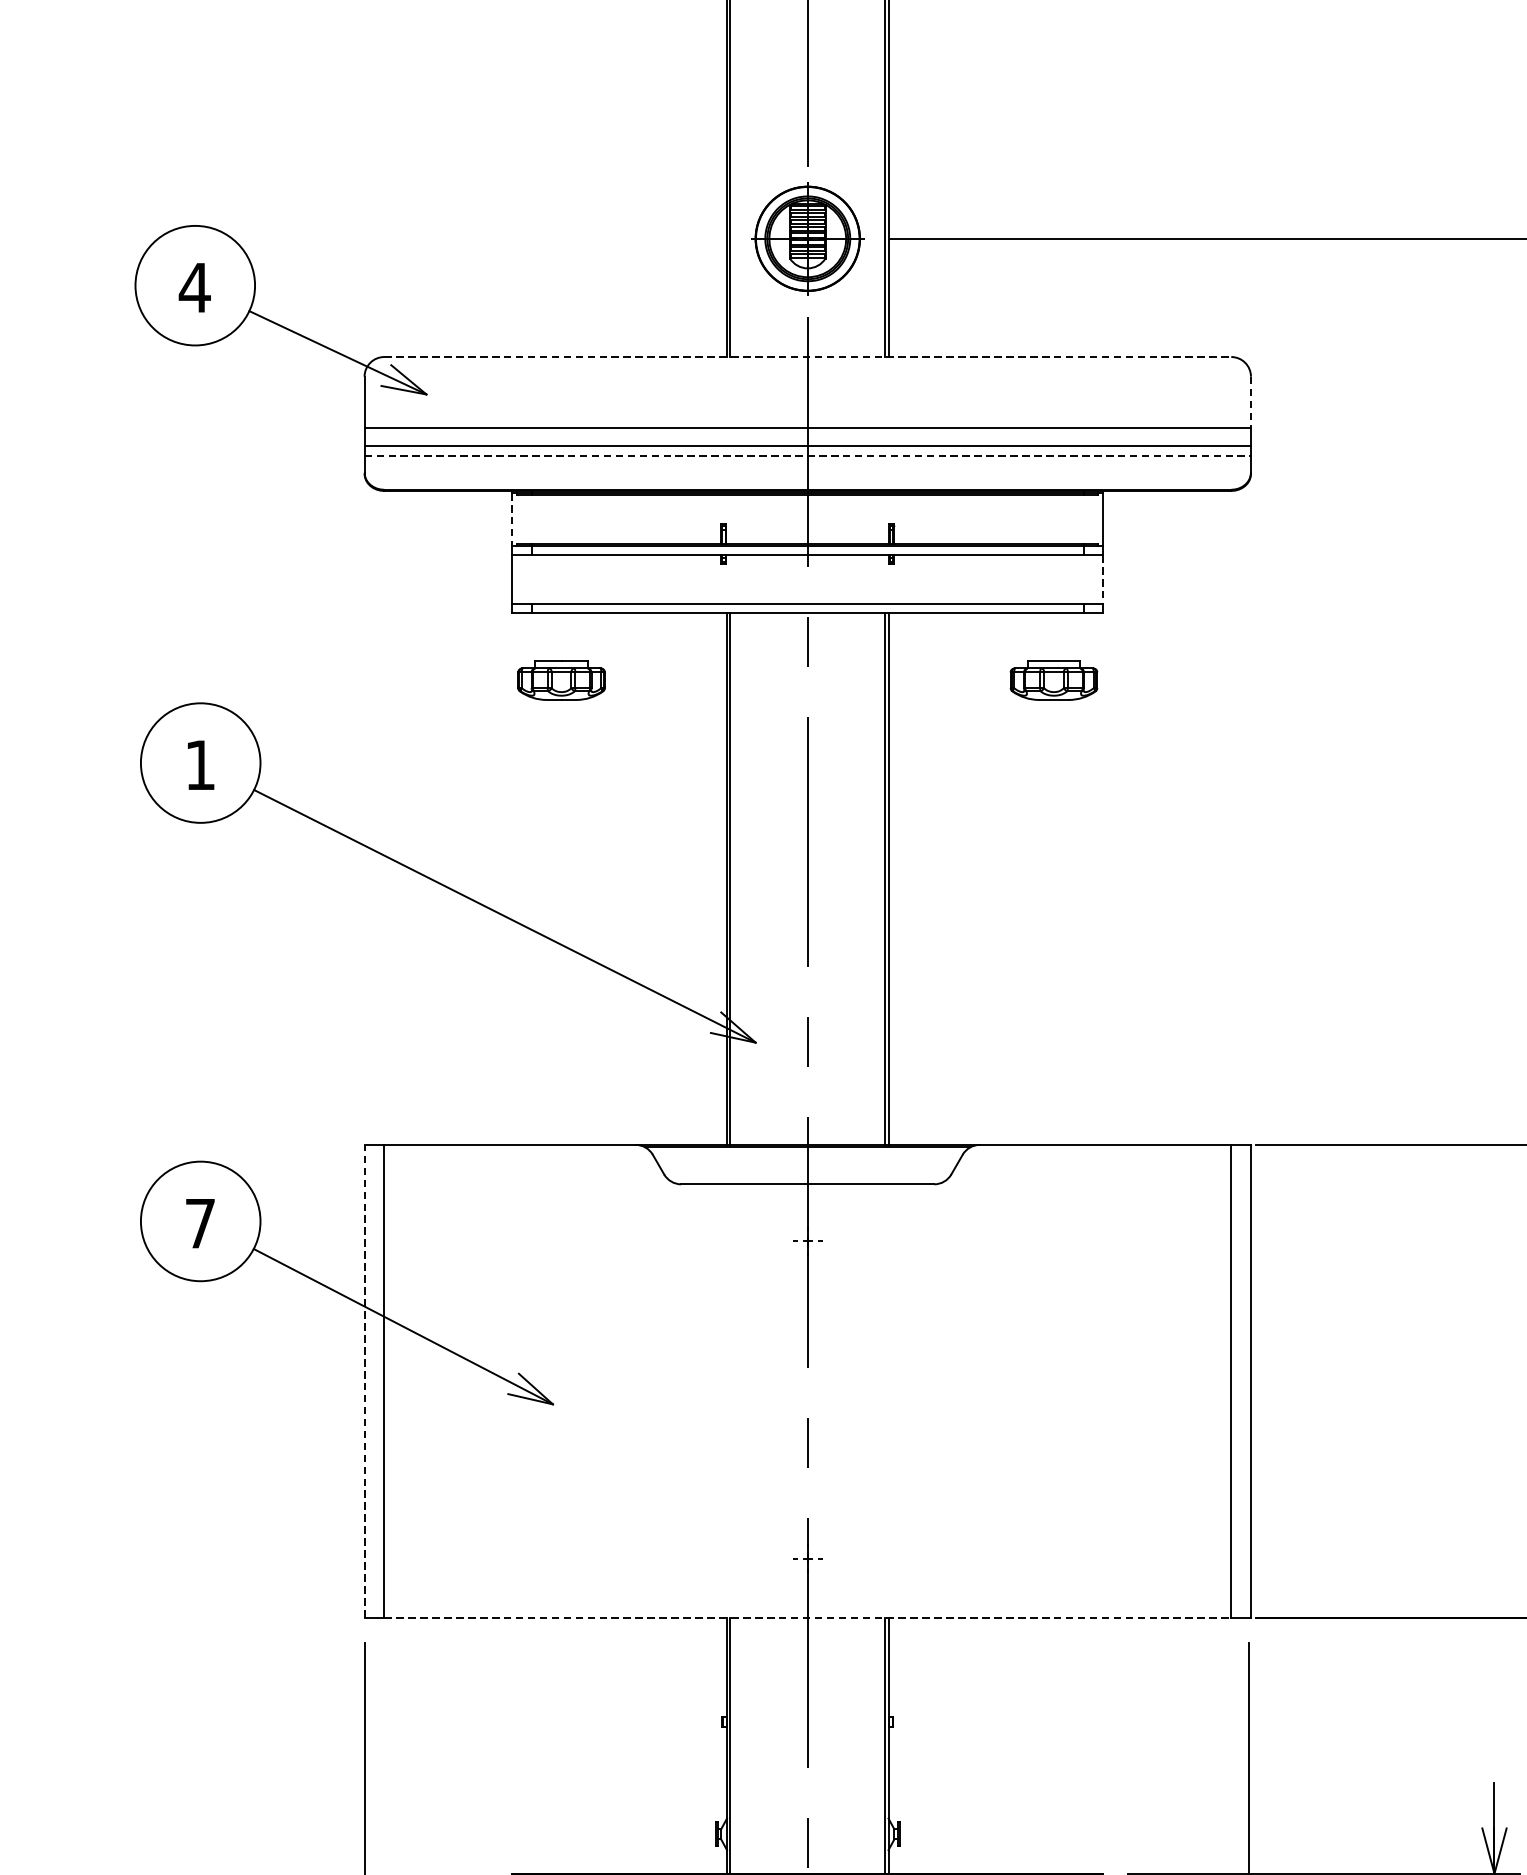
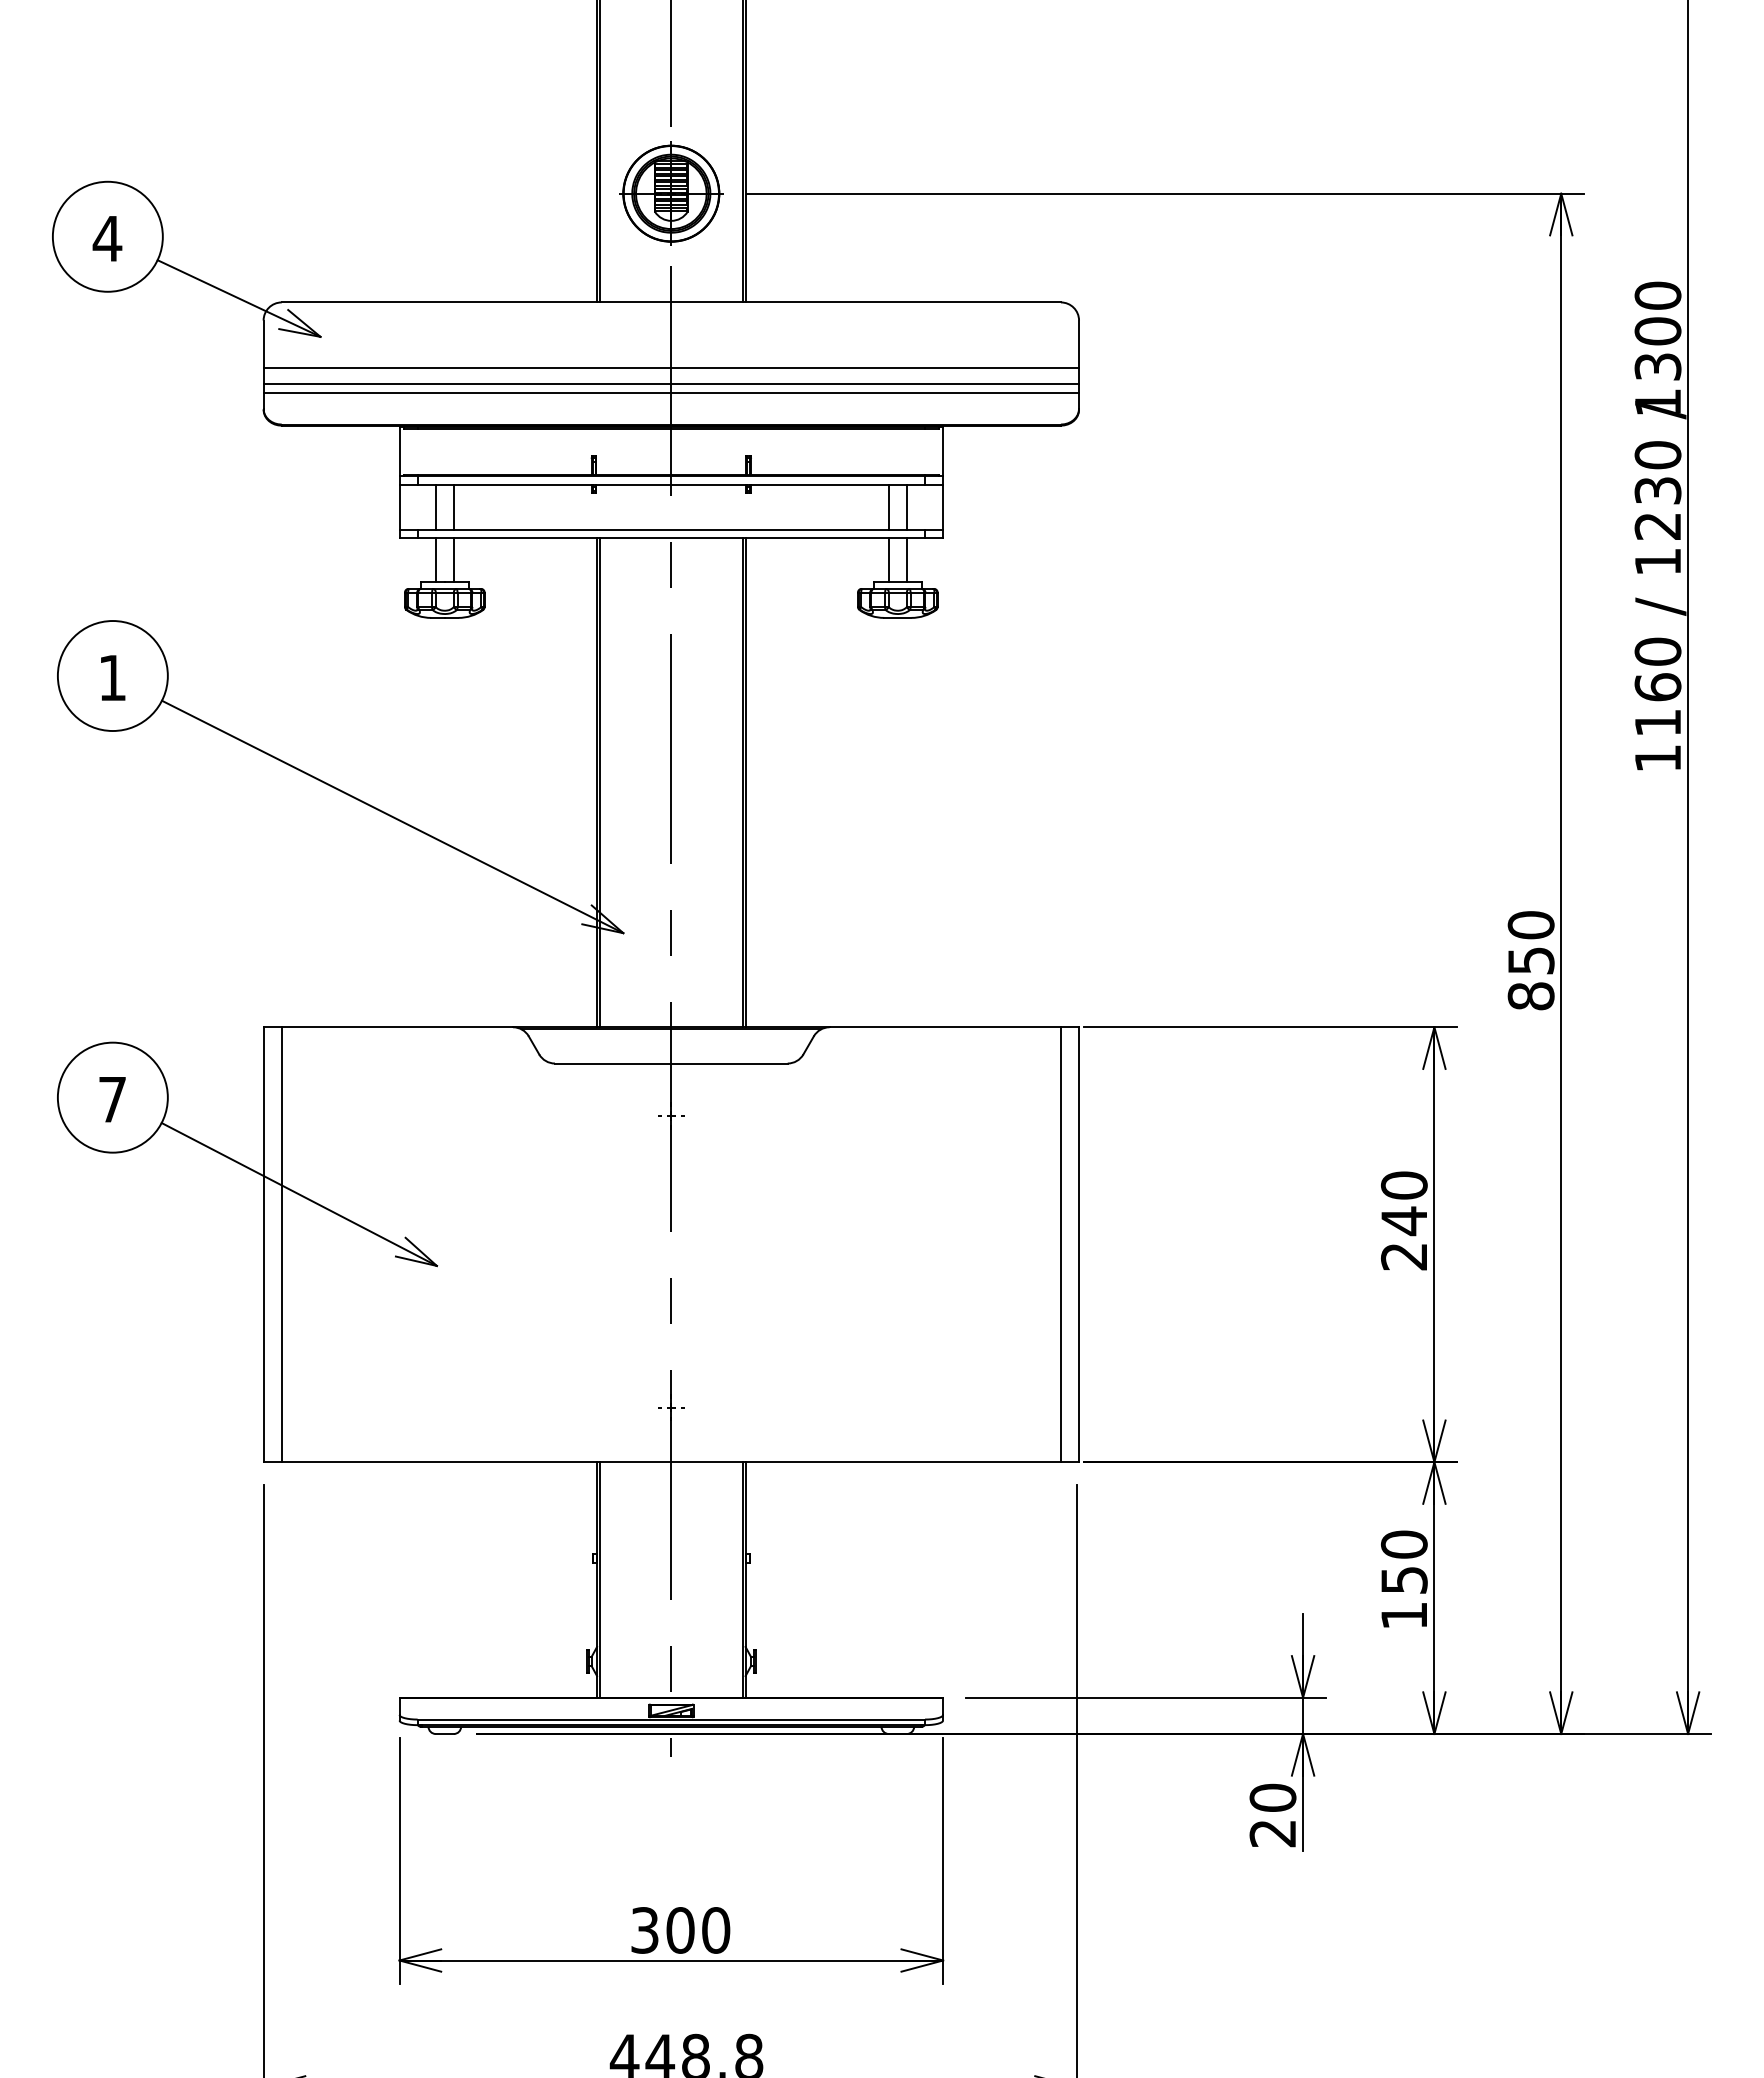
line: (807, 357) -> (671, 302), dashed -> solid
line: (1251, 402) -> (1079, 344), dashed -> solid
line: (807, 456) -> (671, 393), dashed -> solid
line: (512, 520) -> (399, 452), dashed -> solid
line: (551, 578) -> (435, 506), added
line: (570, 578) -> (453, 506), added
line: (1043, 578) -> (888, 506), added
line: (1063, 578) -> (906, 506), added
line: (1103, 579) -> (943, 507), dashed -> solid
line: (551, 637) -> (435, 560), added
line: (570, 637) -> (453, 560), added
line: (1043, 637) -> (888, 560), added
line: (1063, 637) -> (906, 560), added
line: (364, 1381) -> (263, 1244), dashed -> solid
line: (807, 1618) -> (671, 1462), dashed -> solid

